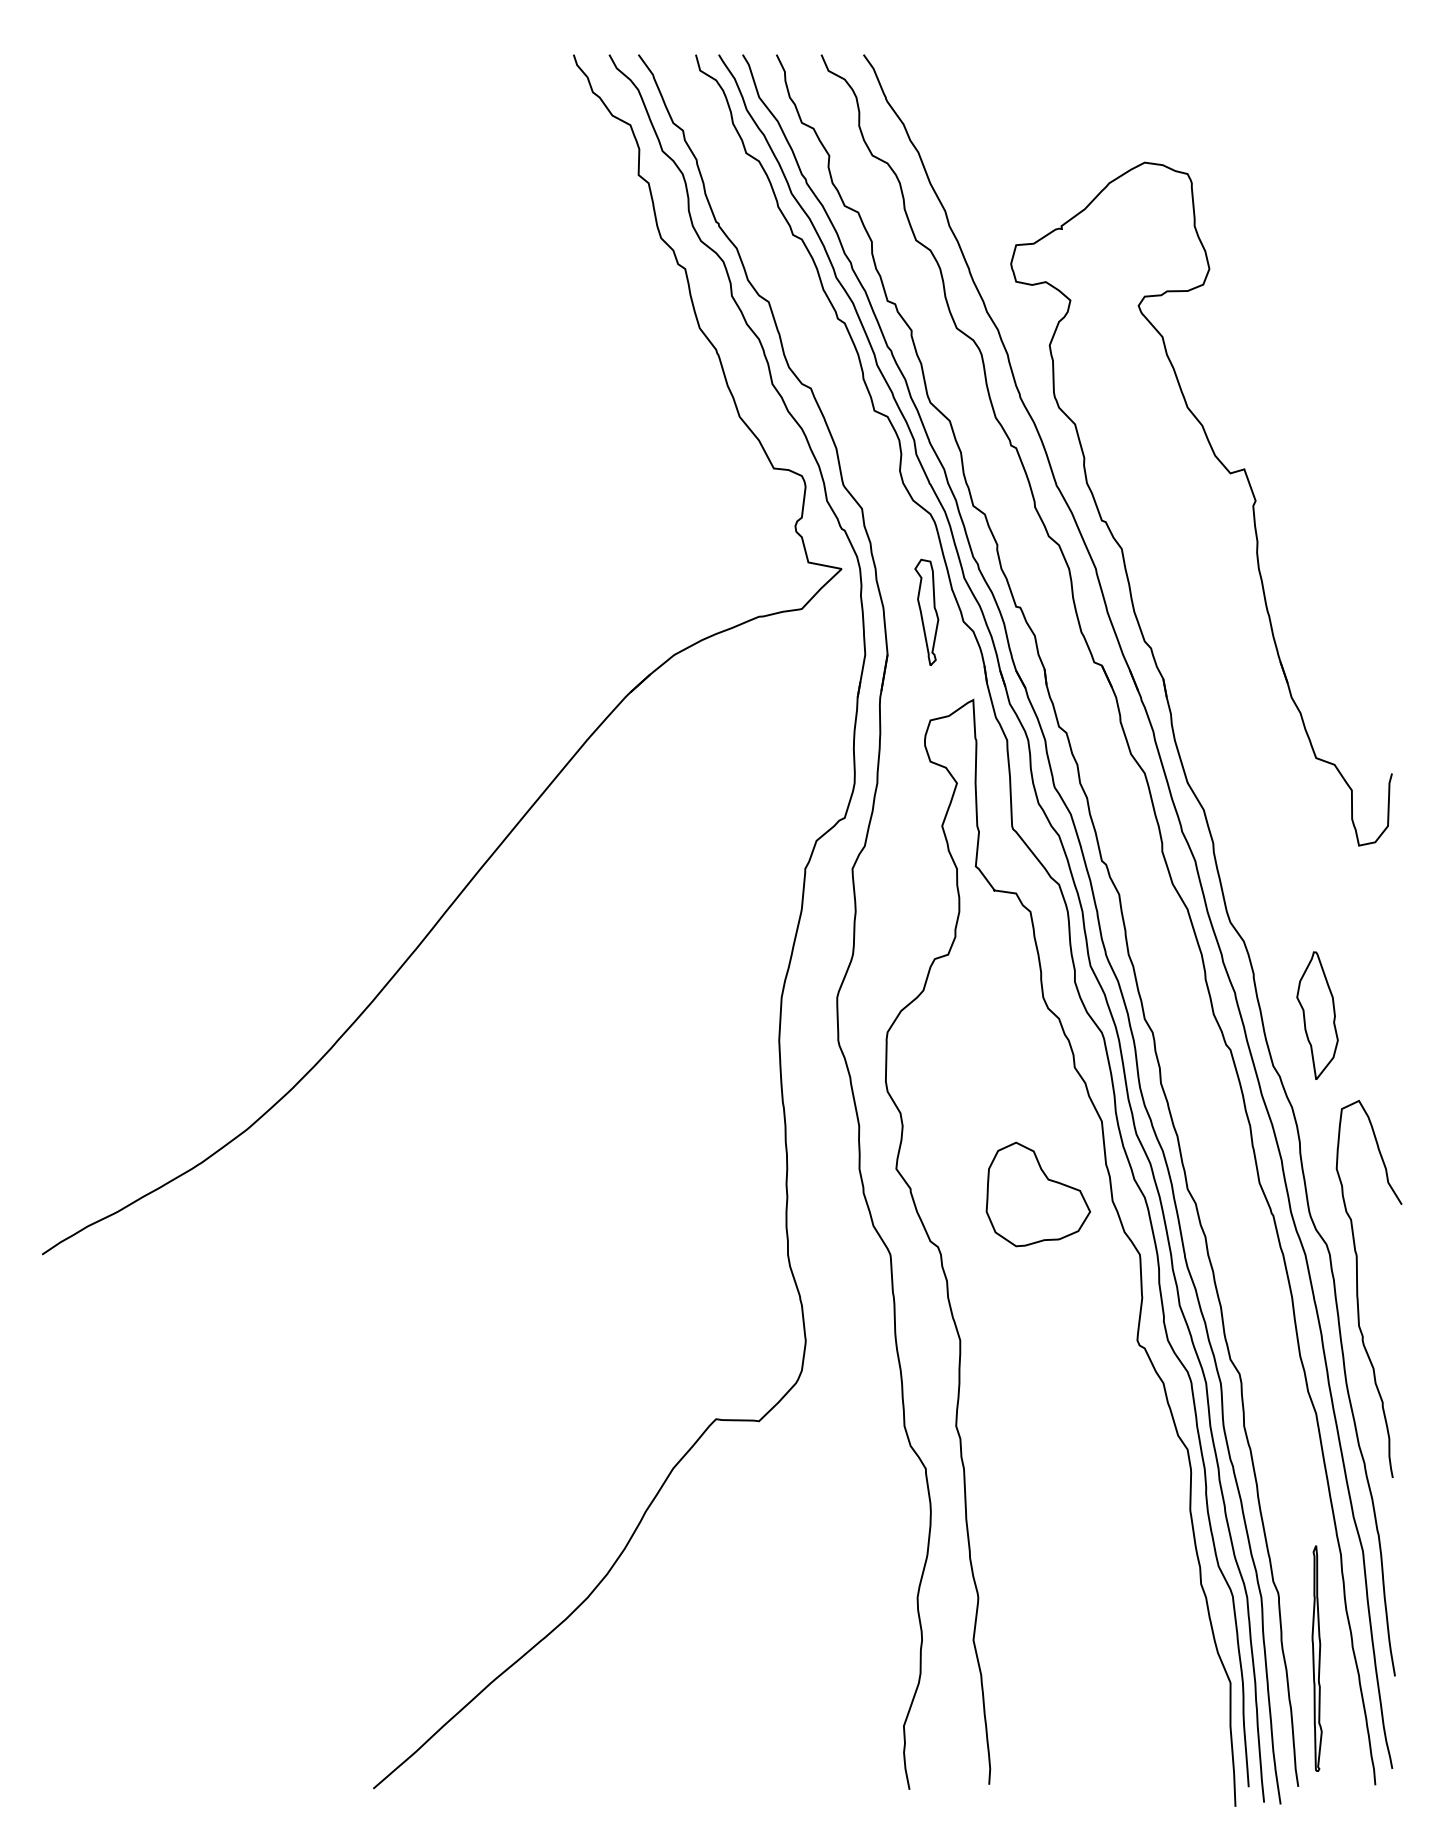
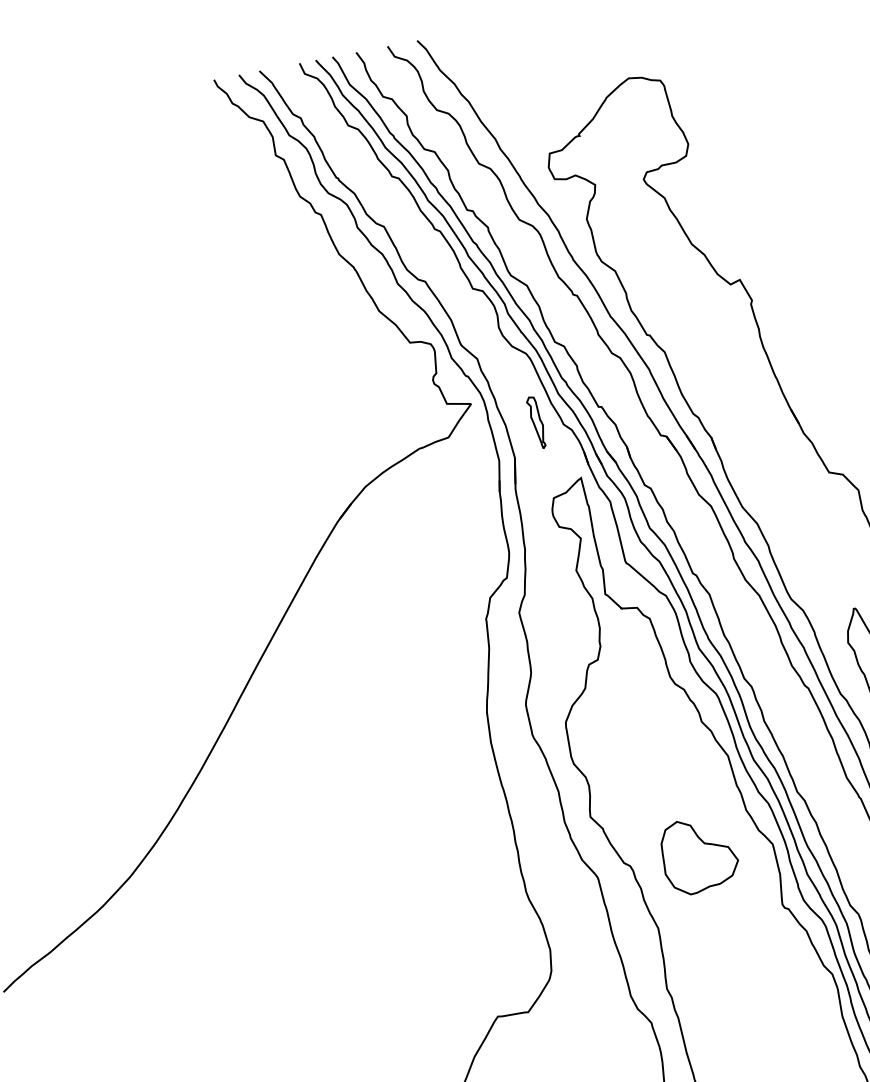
part: (926, 611) -> (536, 422), size x0.7
part: (1038, 1194) -> (699, 855), moved

